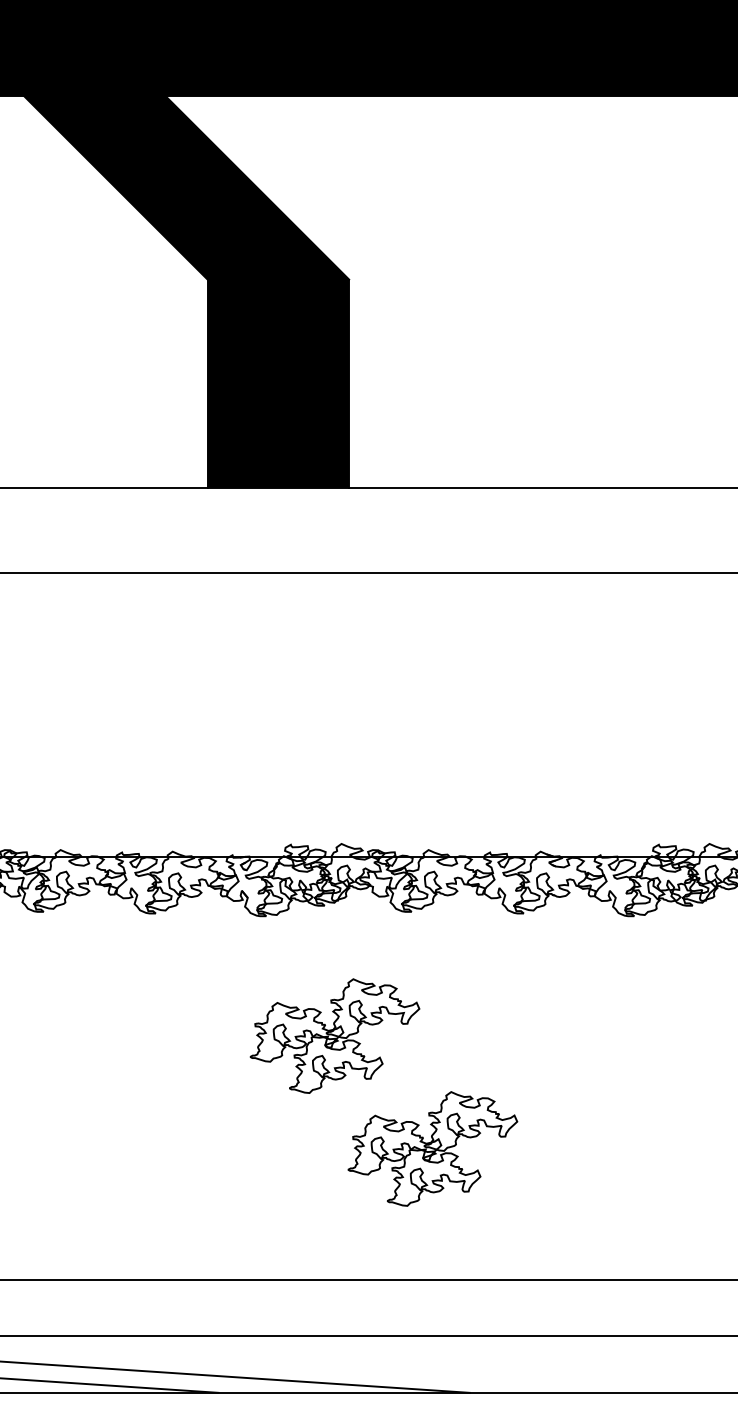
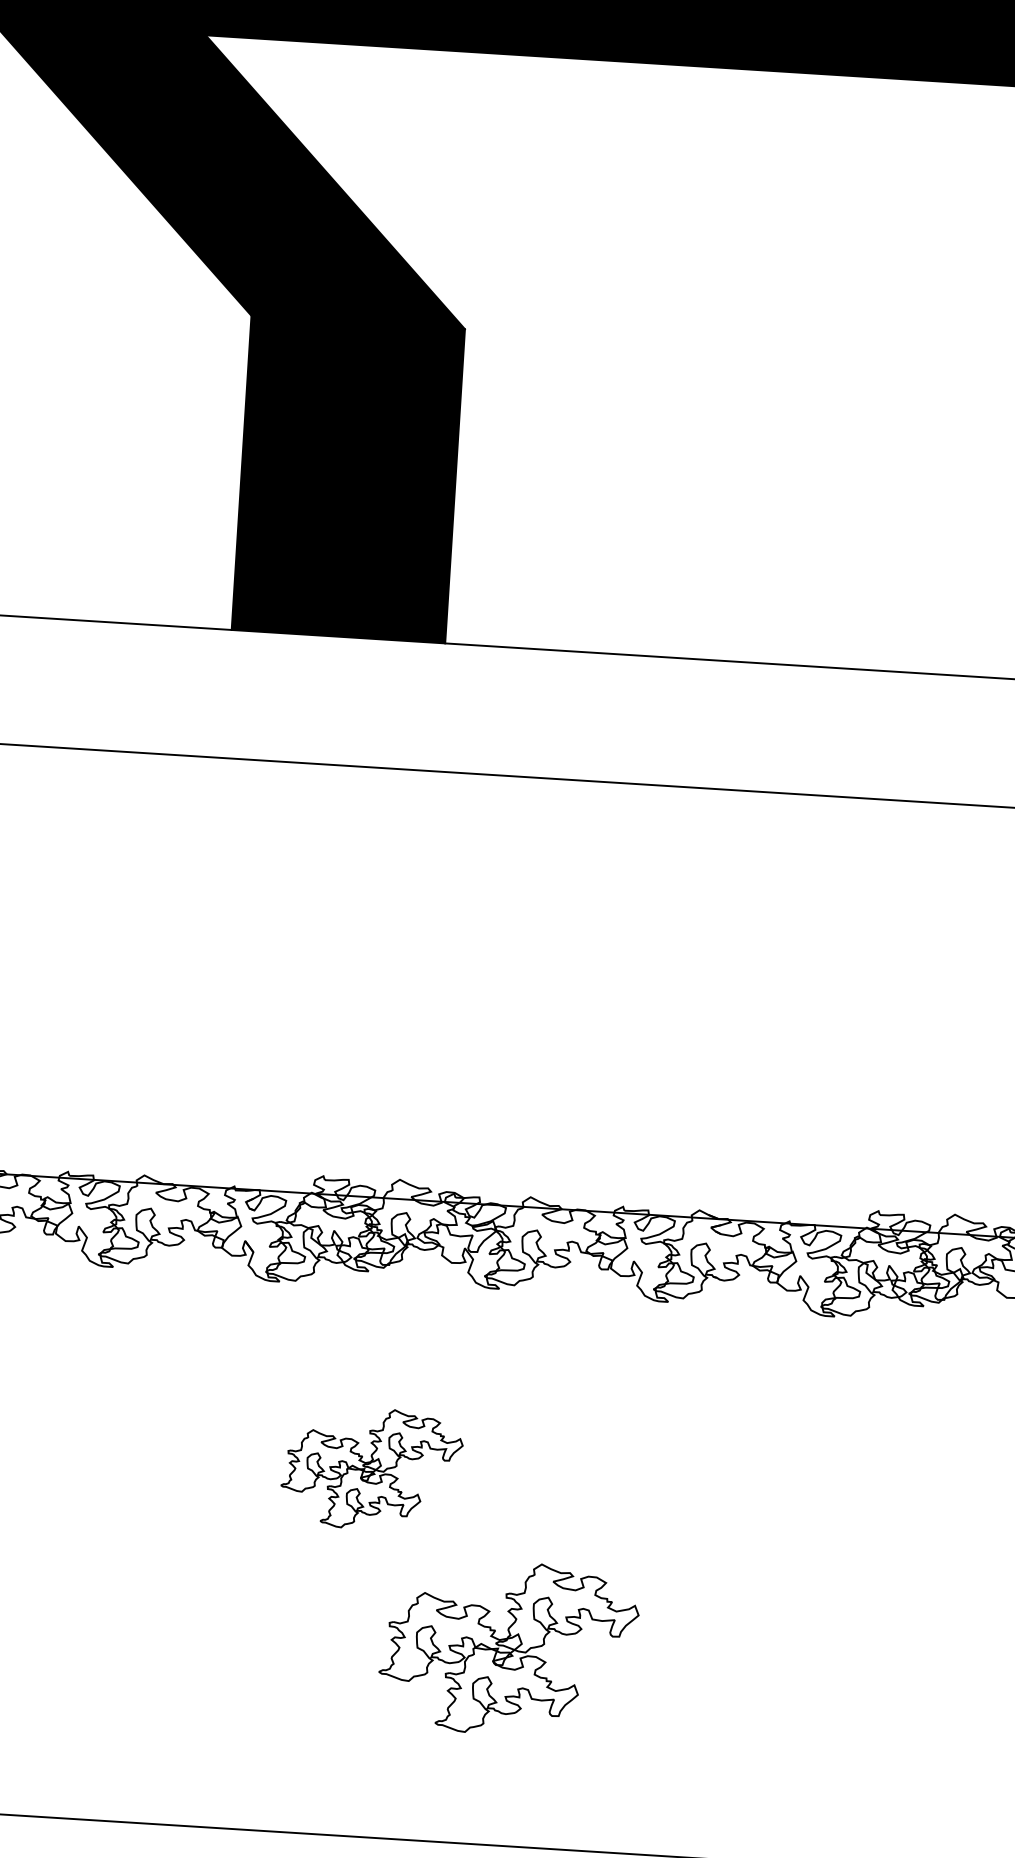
part: (334, 1035) -> (371, 1468), size x0.7

